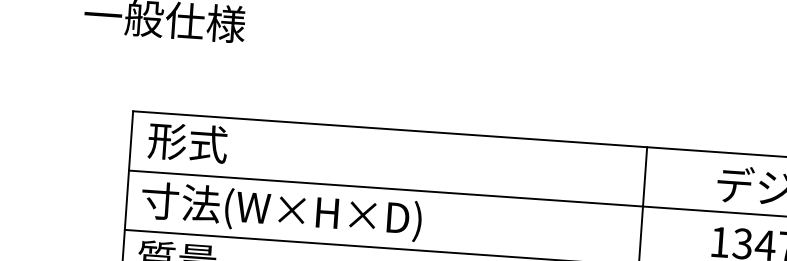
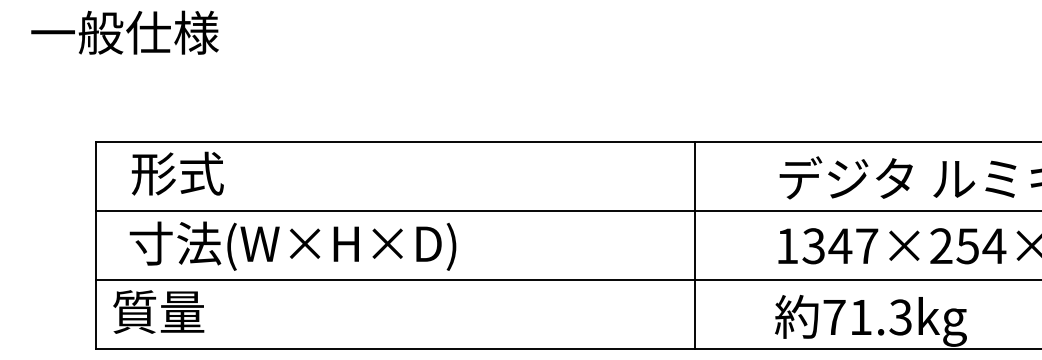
text: (187, 142) -> (177, 173), moved
text: (281, 211) -> (292, 245), moved

